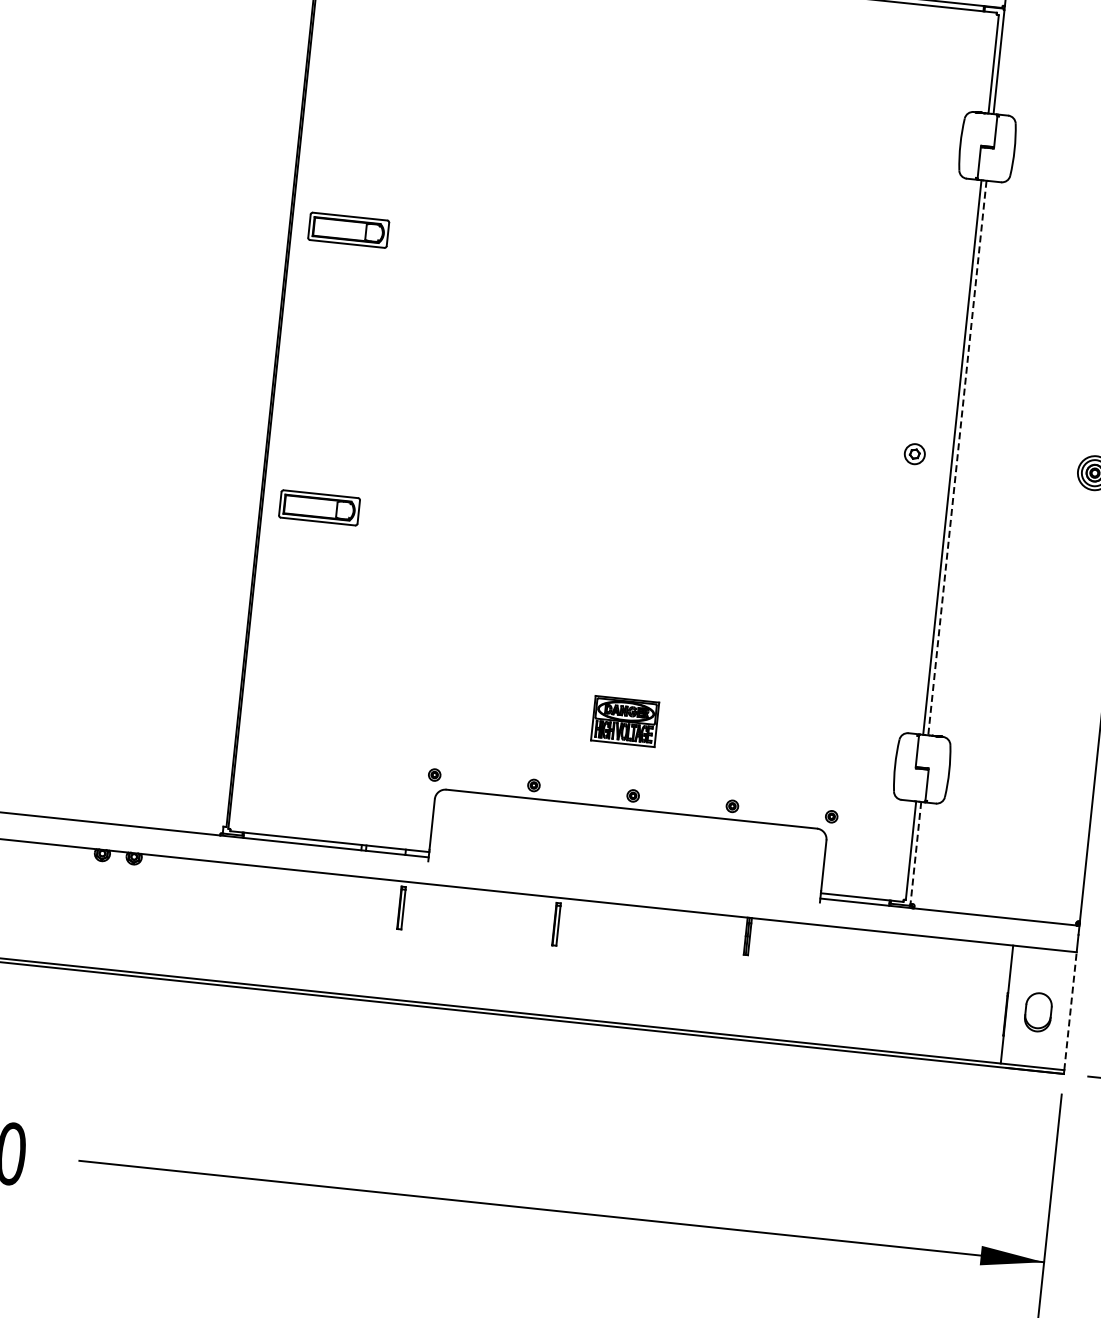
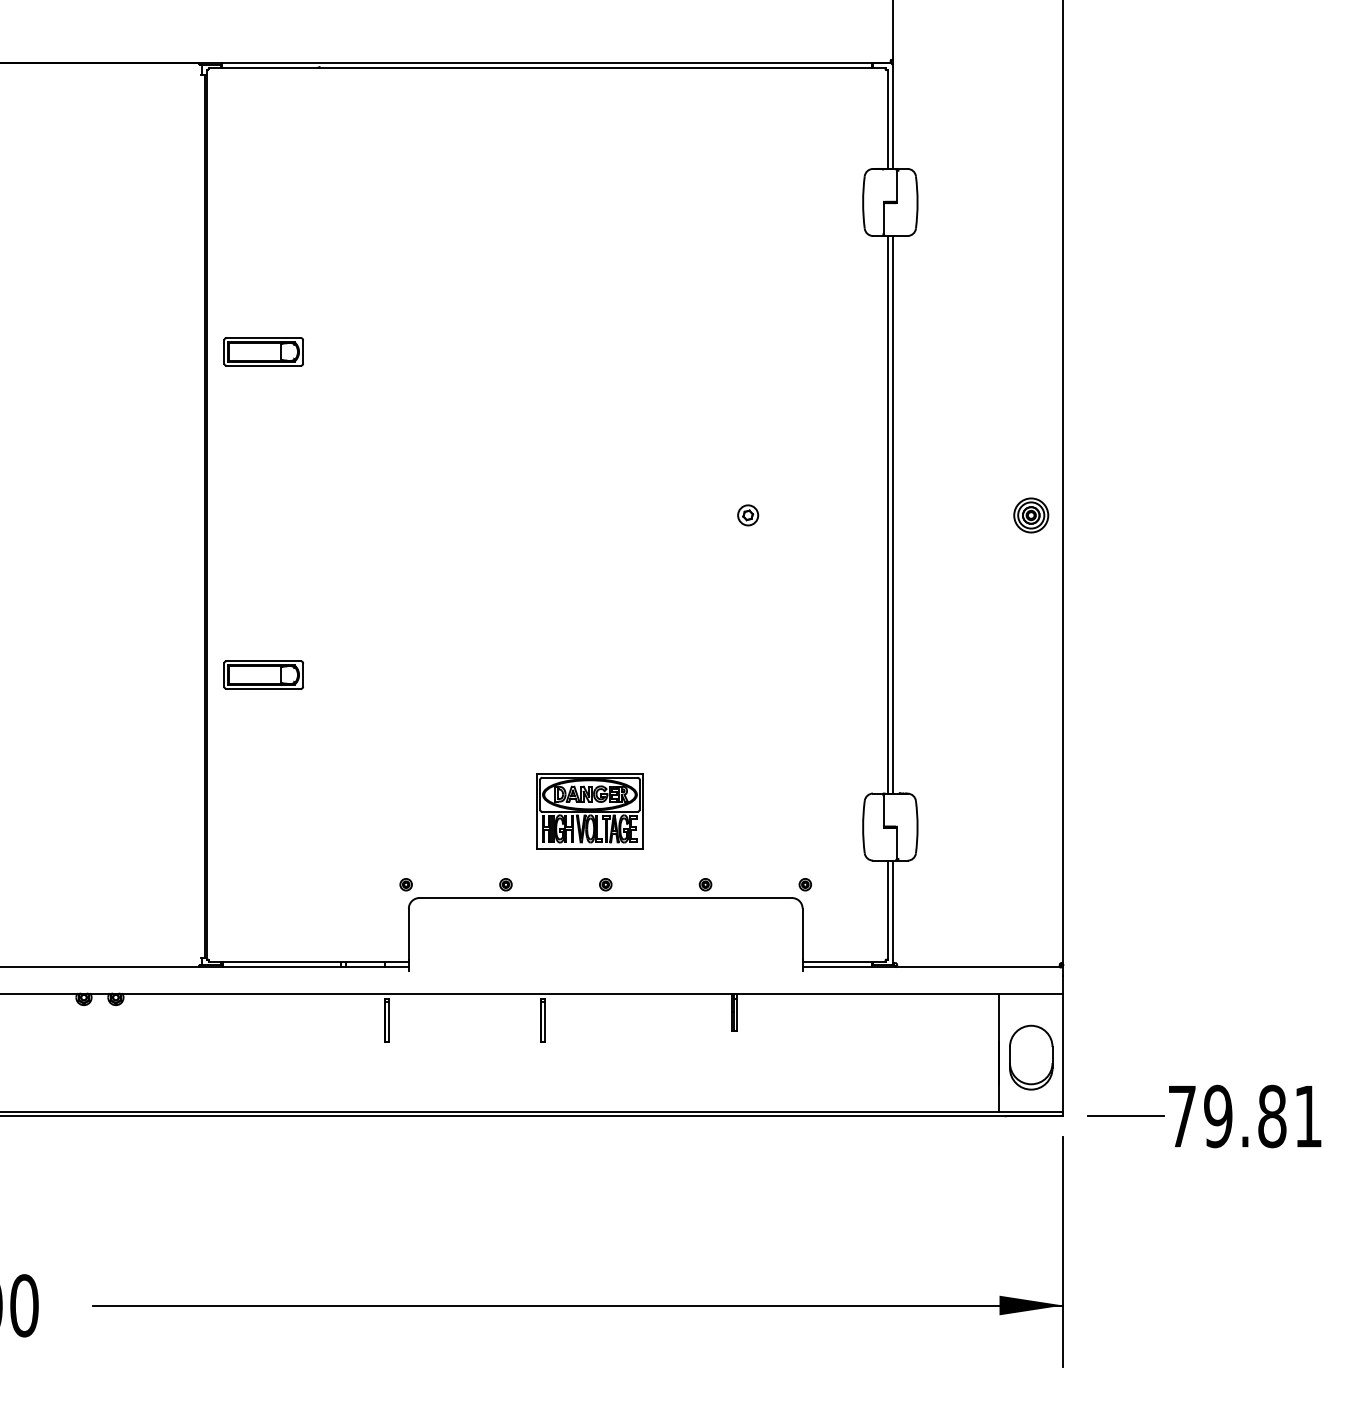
part: (915, 454) -> (748, 515), moved
line: (957, 457) -> (892, 514), dashed -> solid
part: (319, 507) -> (263, 674), moved
part: (624, 721) -> (589, 811), size x1.67
line: (915, 853) -> (892, 912), dashed -> solid
line: (1070, 1010) -> (1063, 1052), dashed -> solid
part: (1038, 1012) -> (1031, 1057), size x1.67

